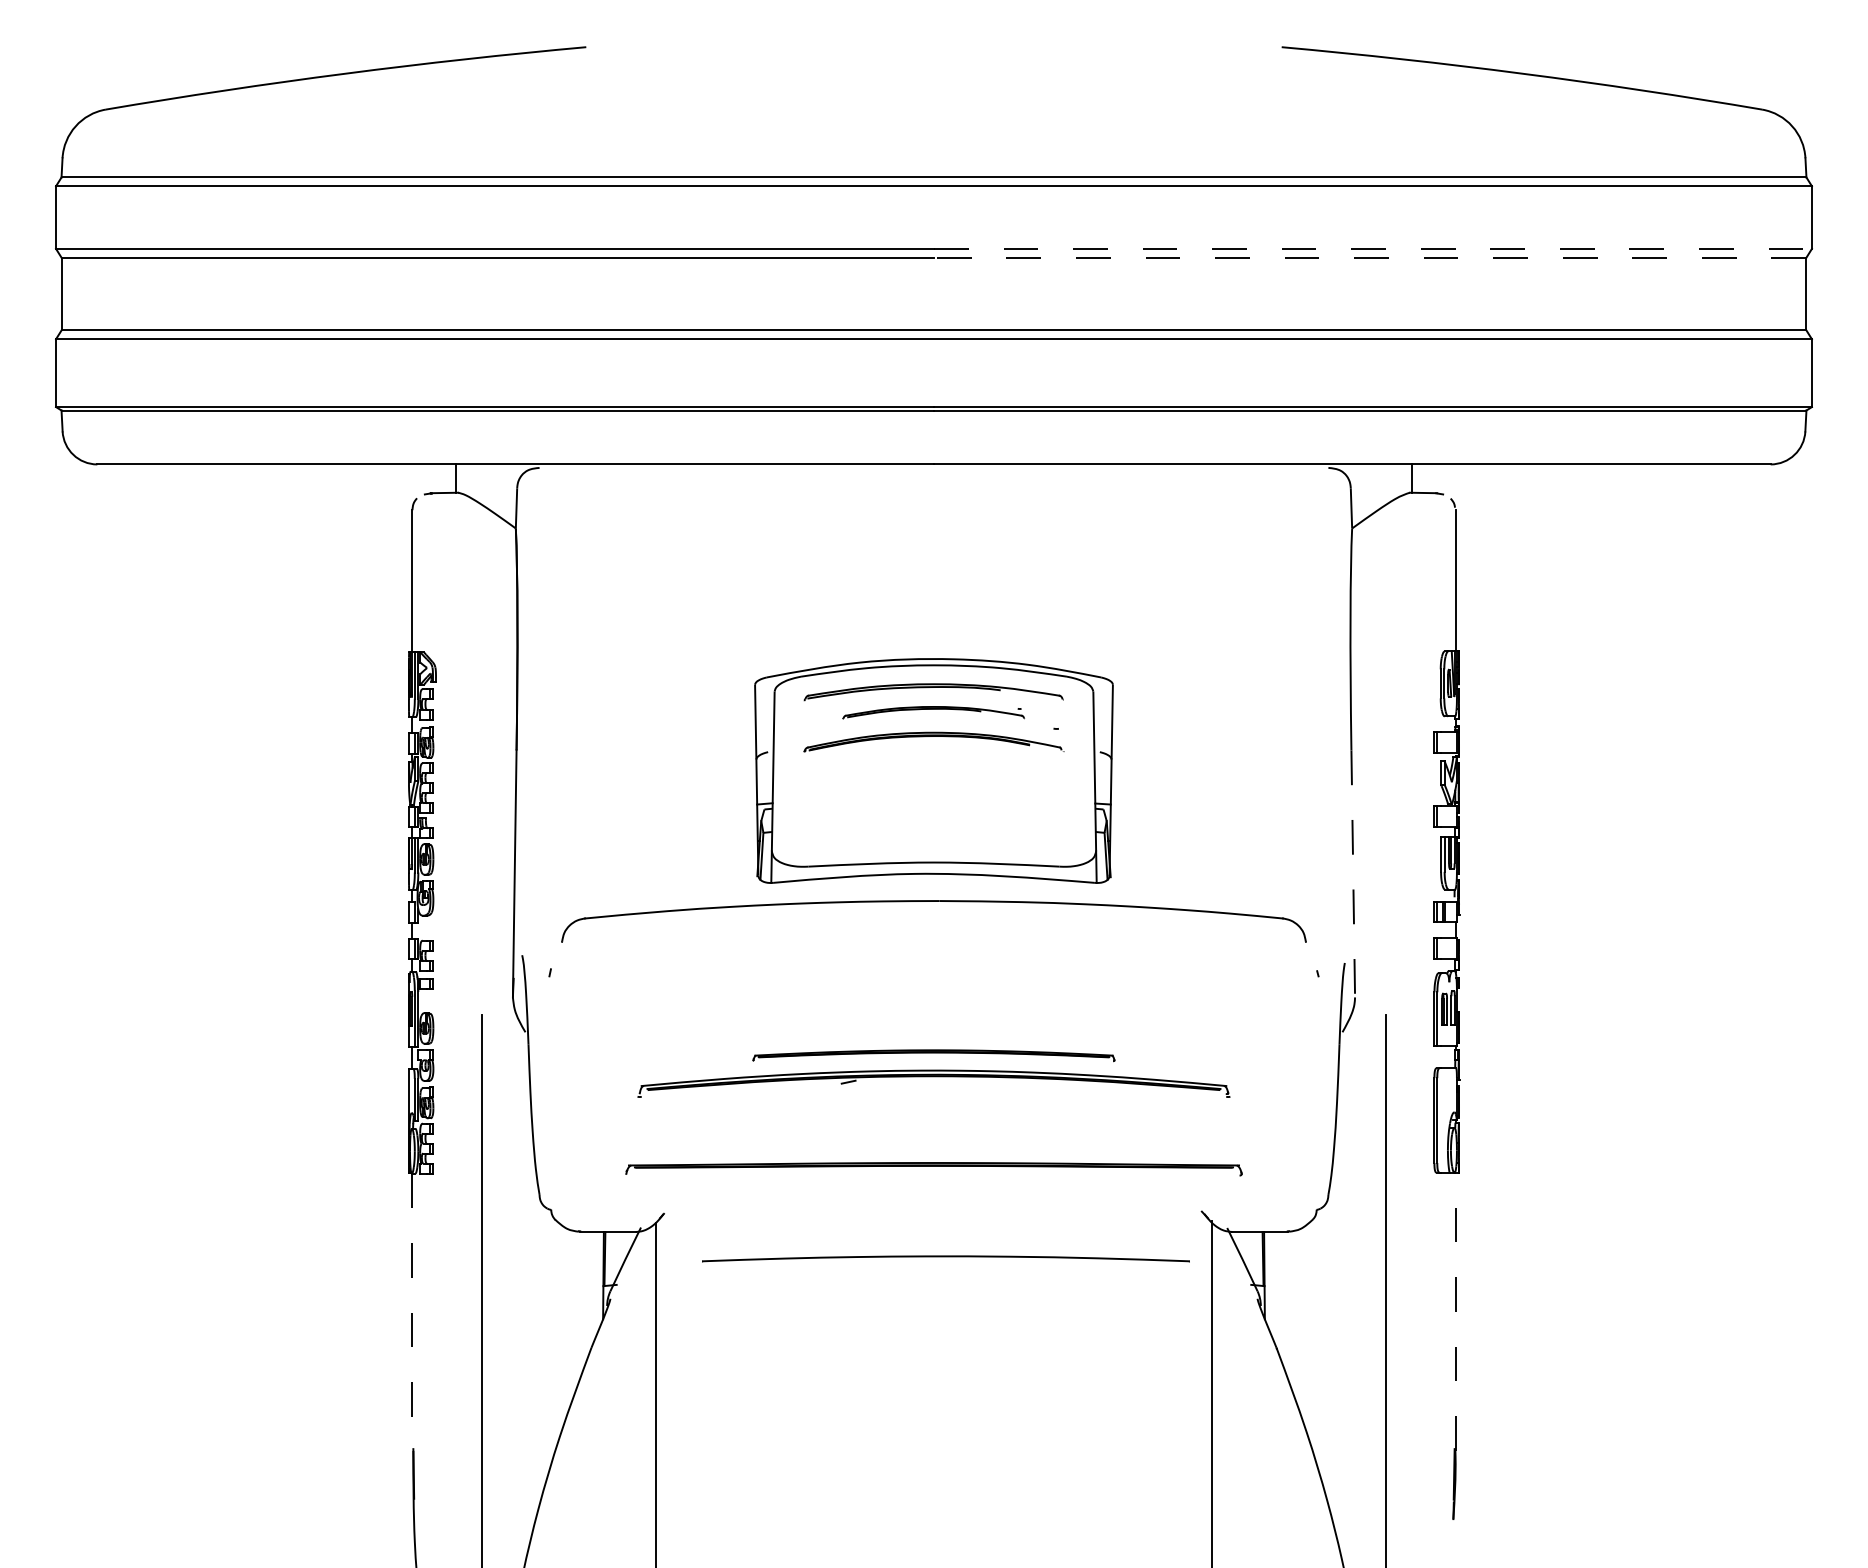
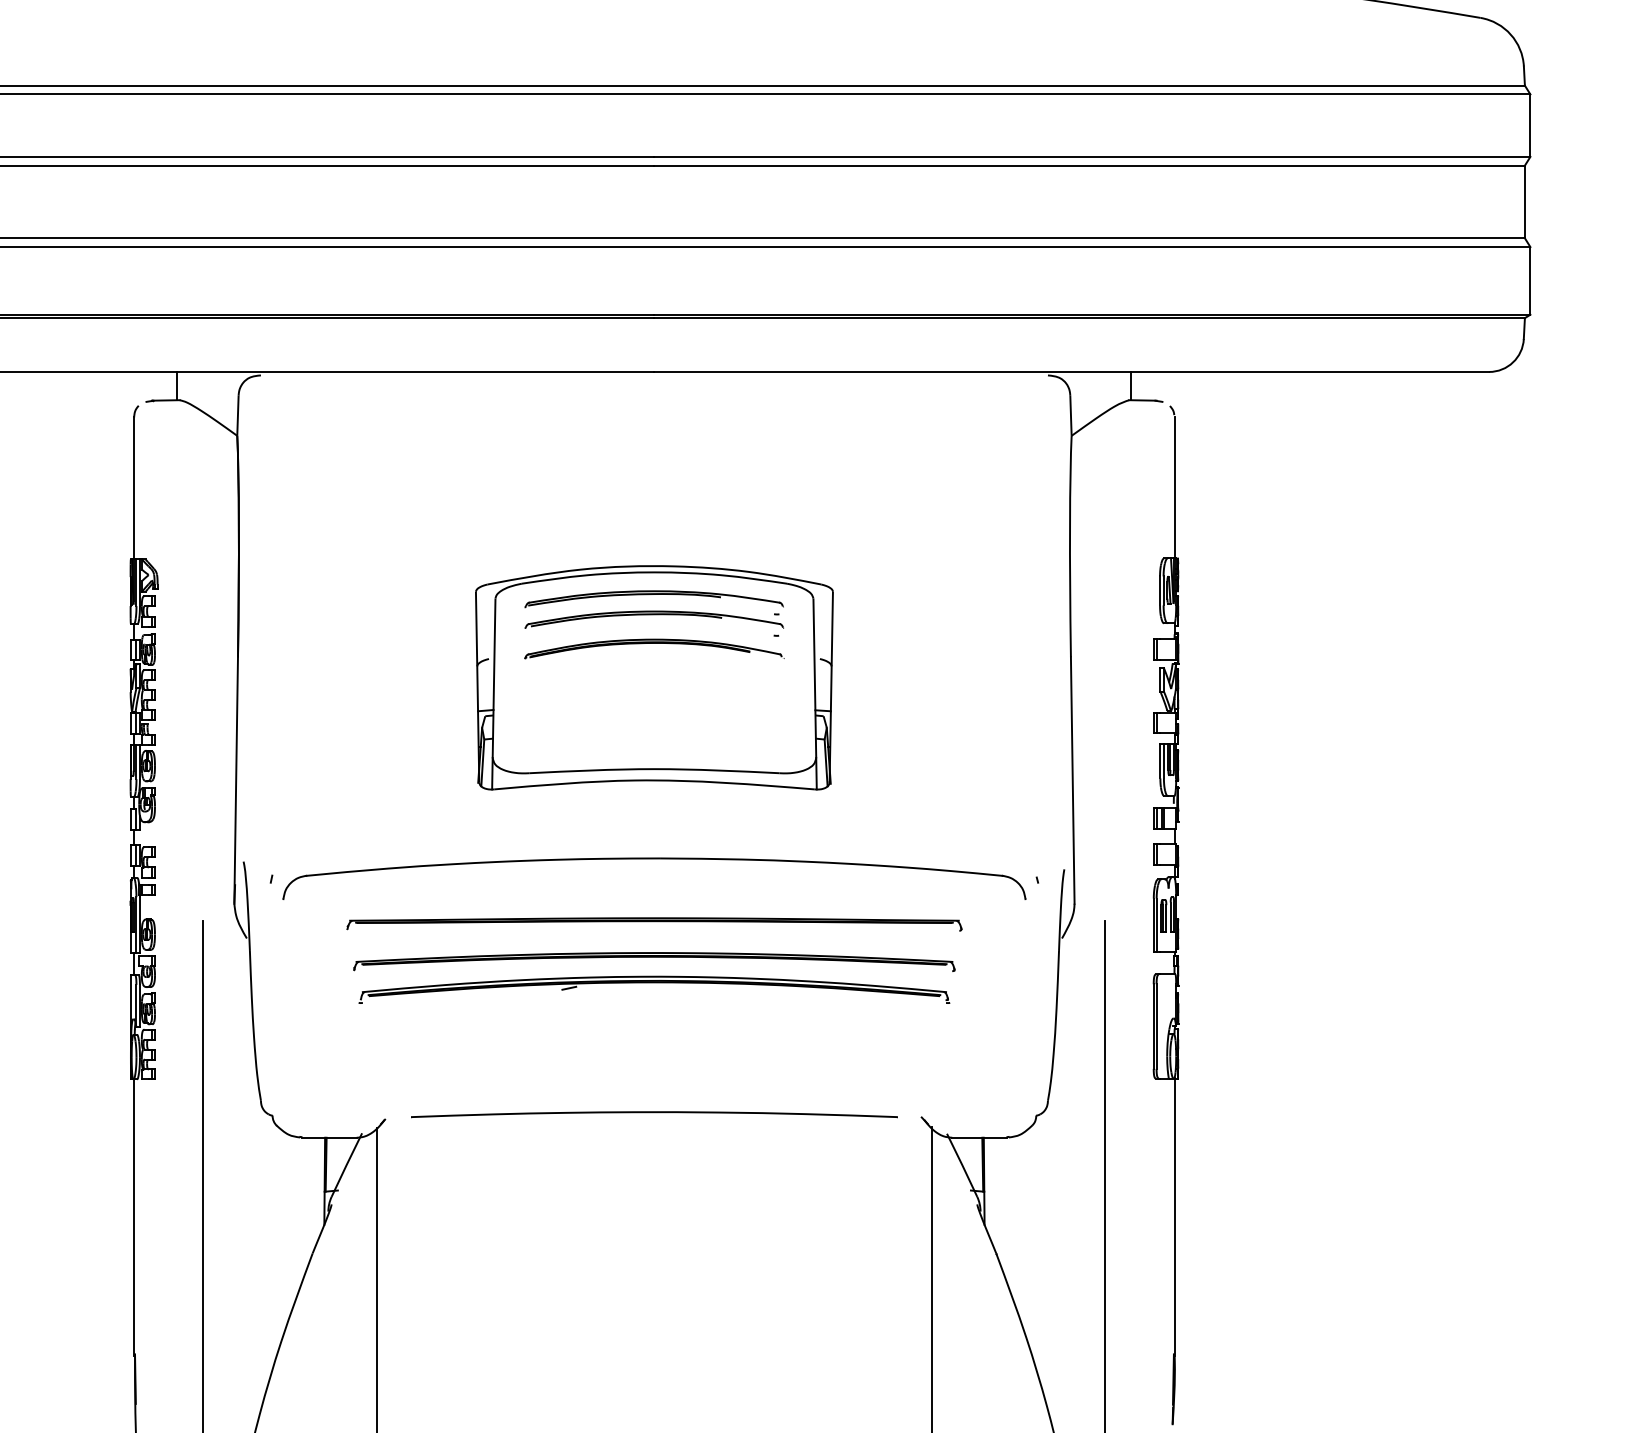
line: (1372, 248) -> (1091, 156), dashed -> solid
line: (1369, 258) -> (1088, 166), dashed -> solid
part: (933, 712) -> (653, 619), size x1.43
line: (1353, 873) -> (1073, 780), dashed -> solid
part: (933, 901) -> (653, 858), moved
part: (933, 1055) -> (653, 961), size x1.67
part: (933, 1169) -> (653, 924), moved
part: (945, 1258) -> (653, 1114), moved
line: (1455, 1311) -> (1174, 1217), dashed -> solid
line: (412, 1312) -> (134, 1218), dashed -> solid

